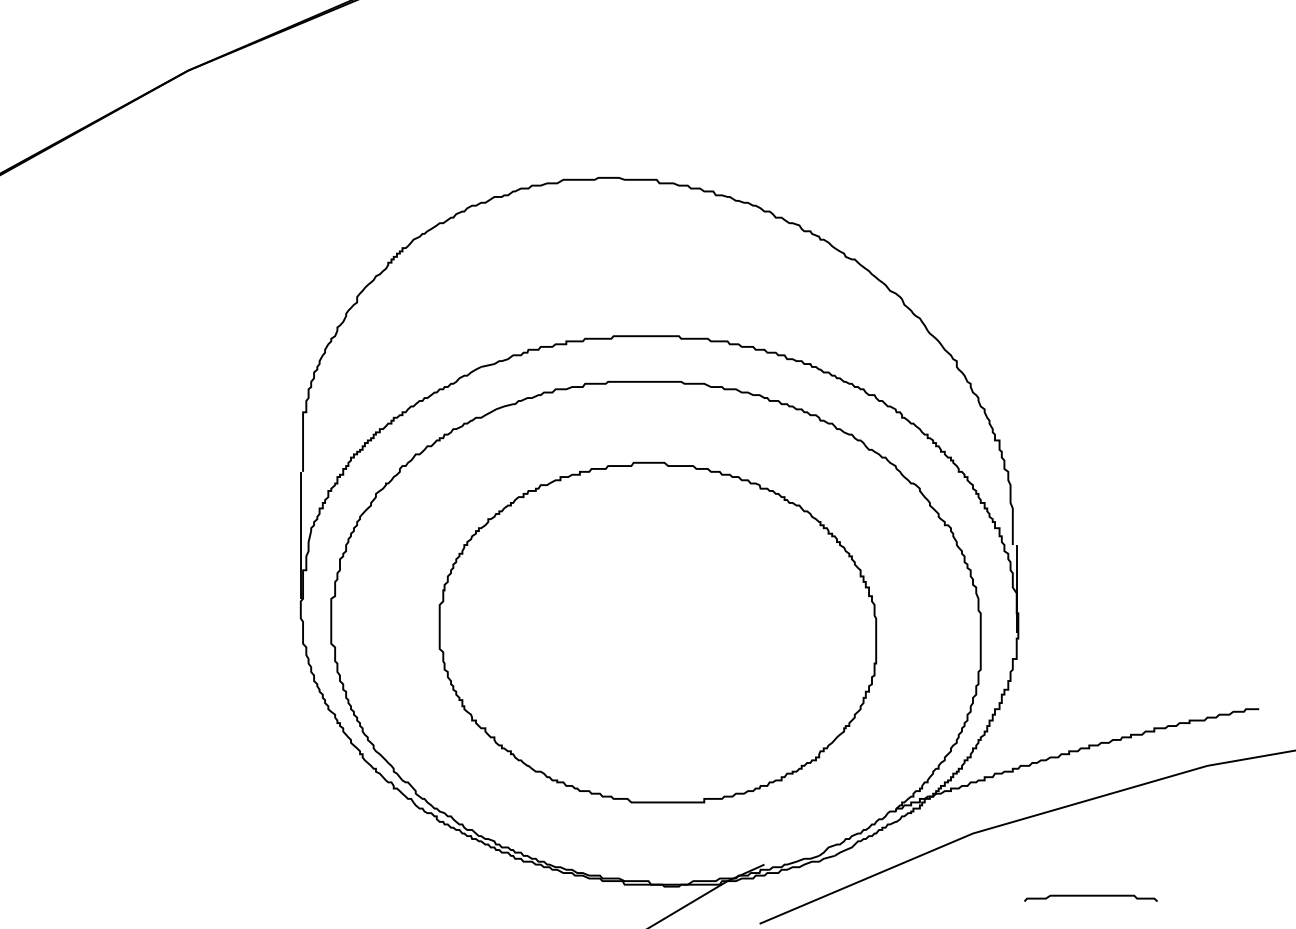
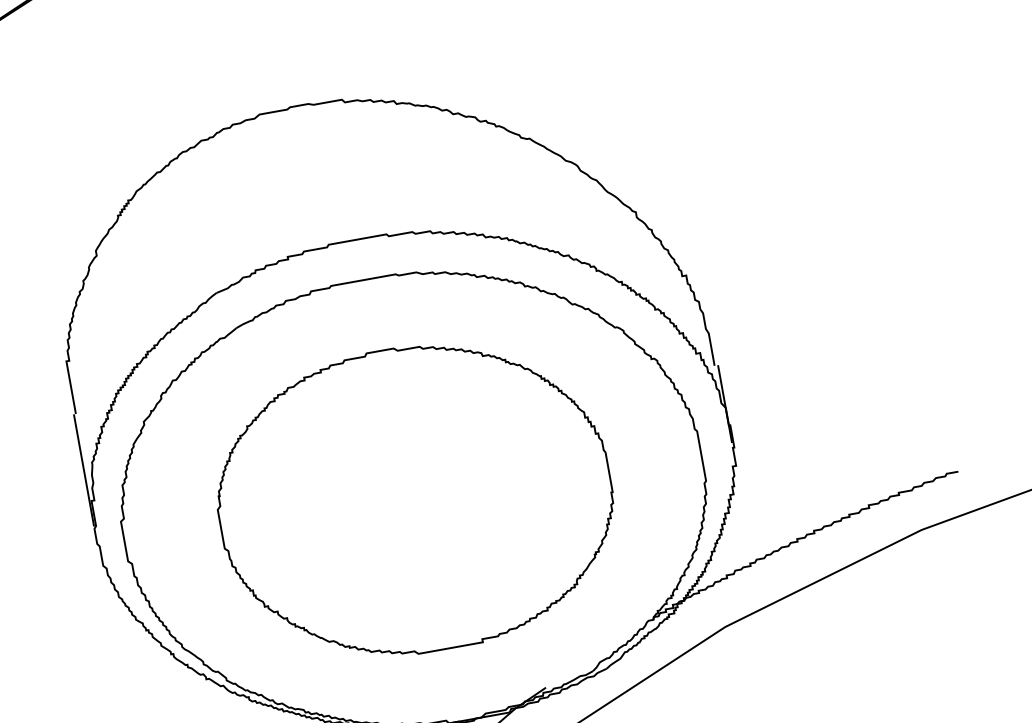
curve: (1090, 896) -> (839, 663), removed

